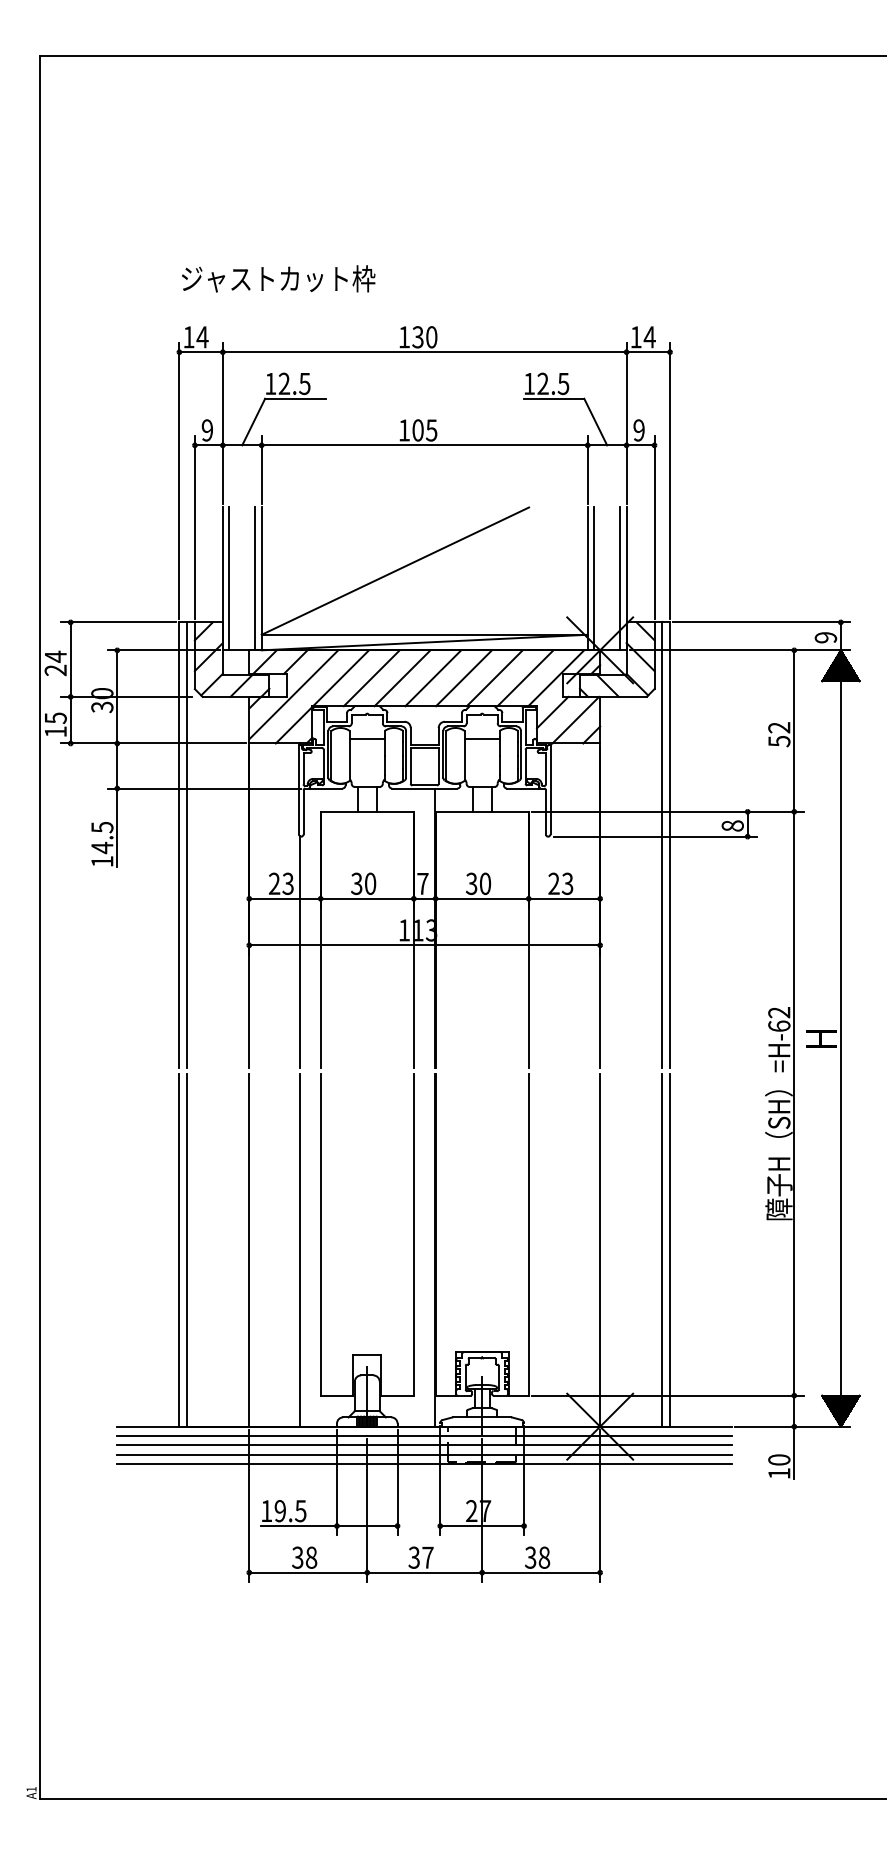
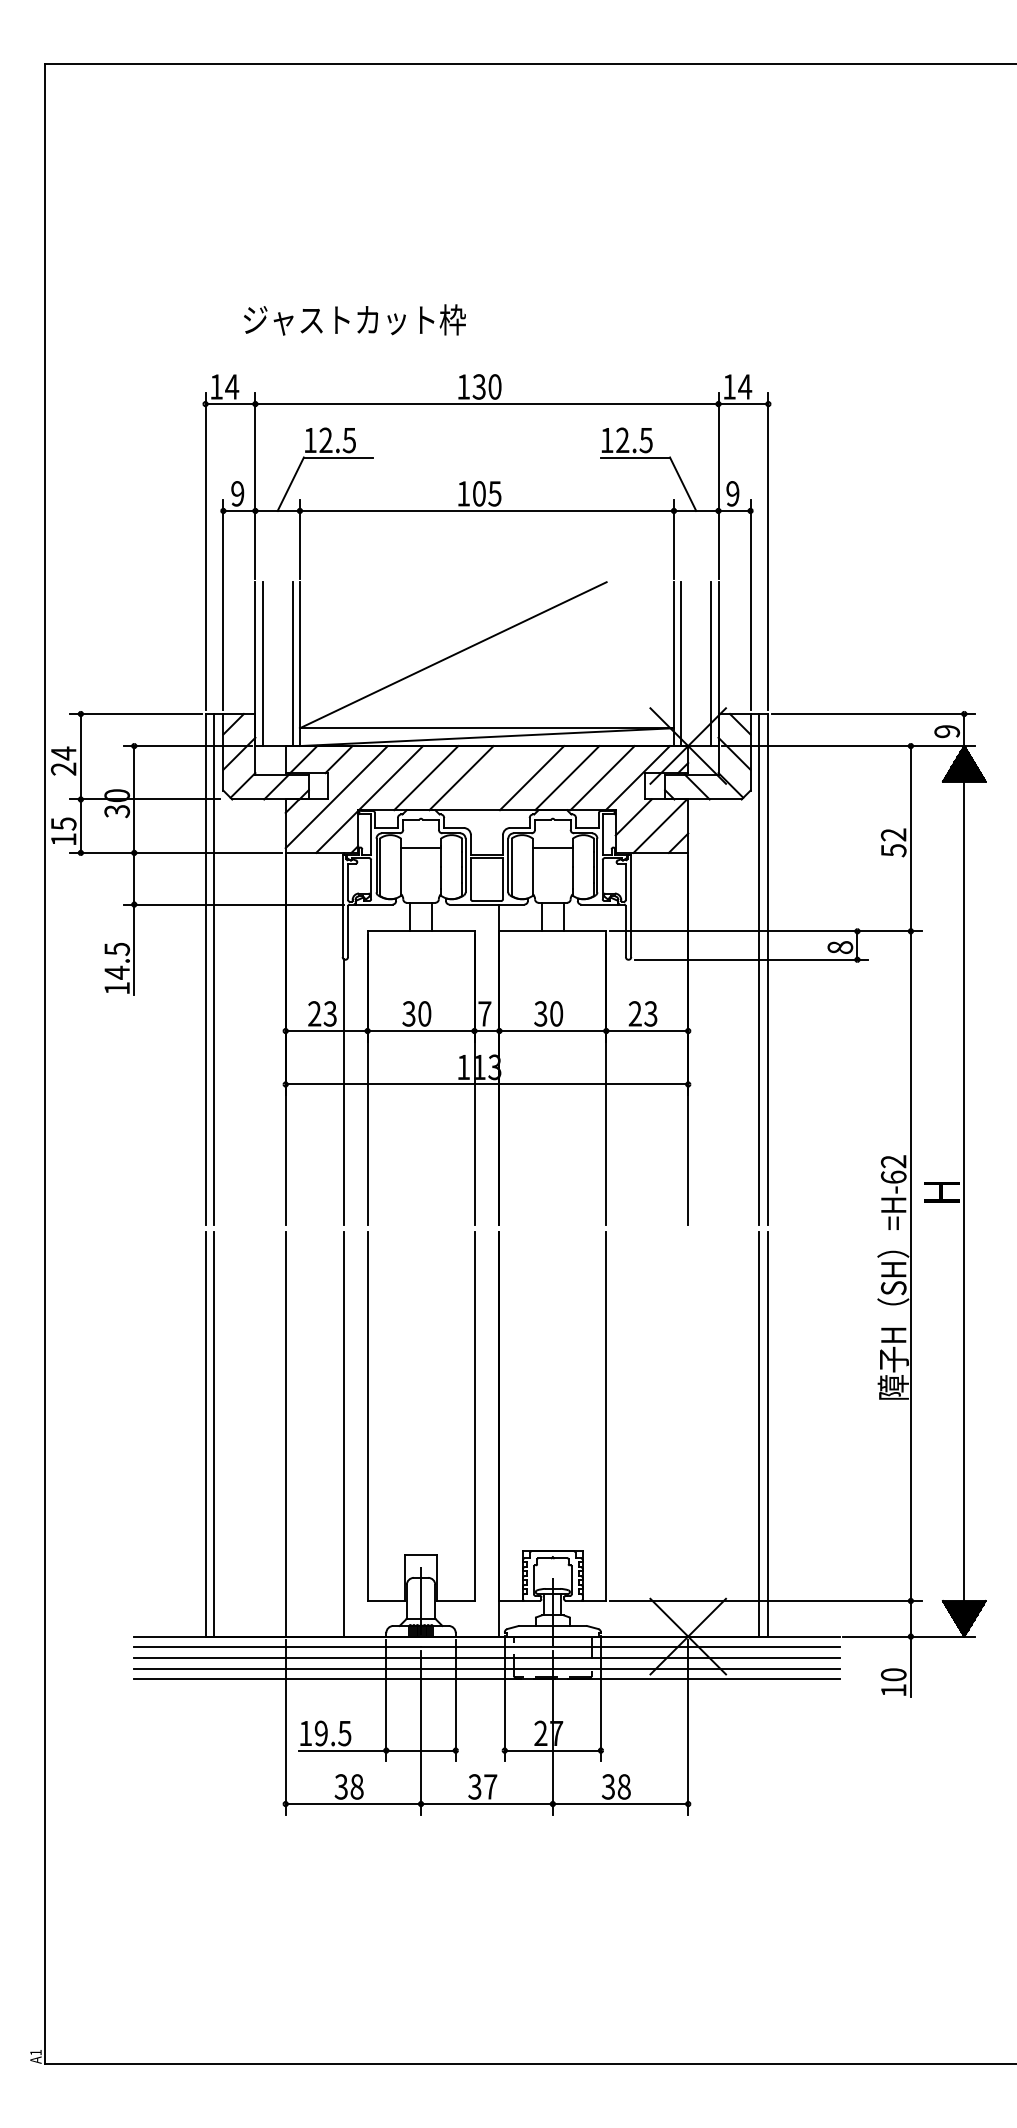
text: (278, 278) -> (354, 319), moved
line: (433, 678) -> (497, 778), removed
line: (600, 1250) -> (688, 1434), removed

